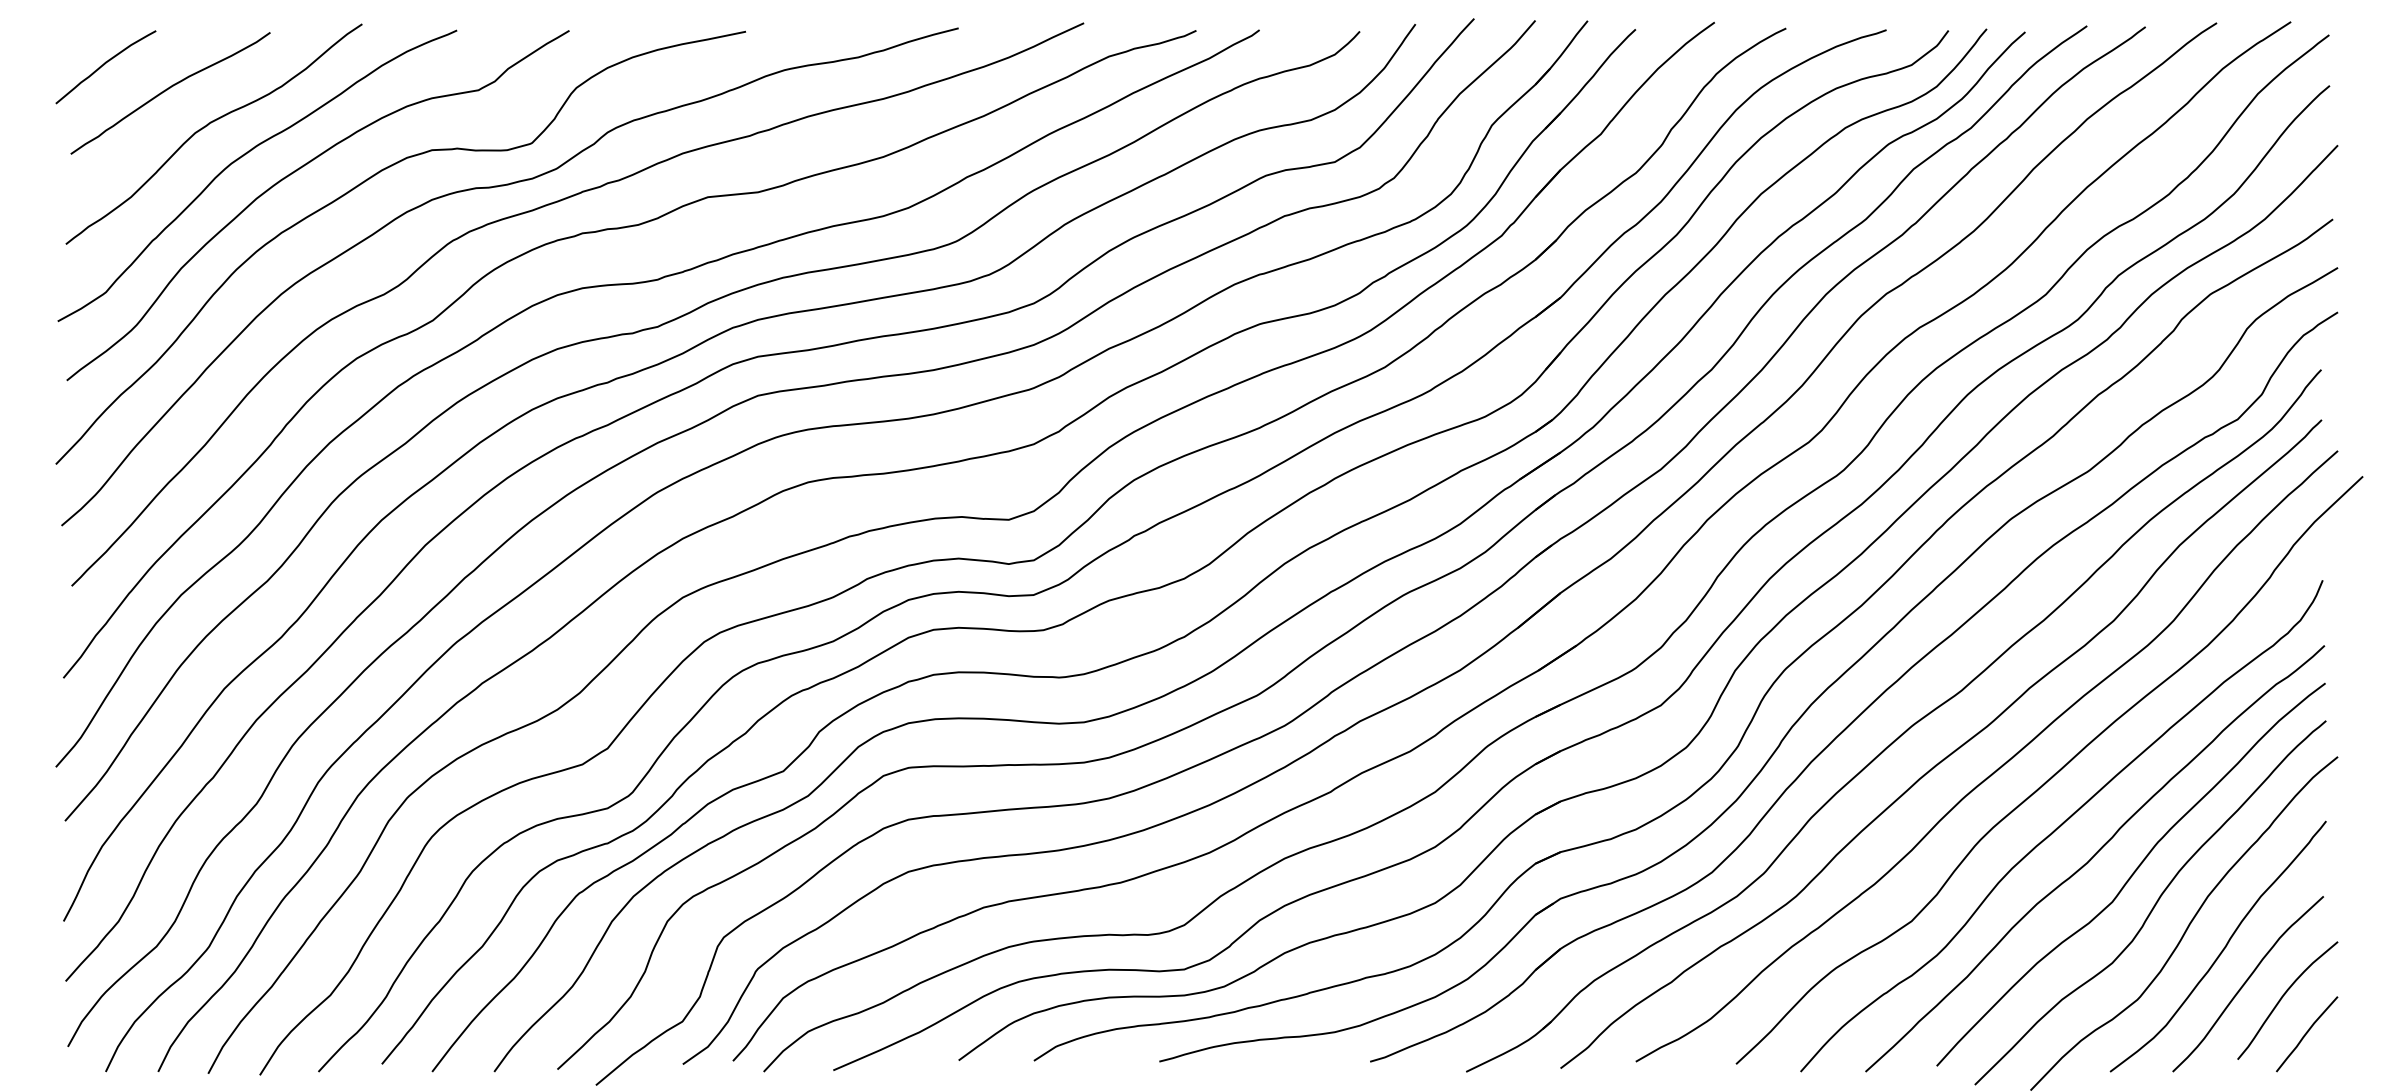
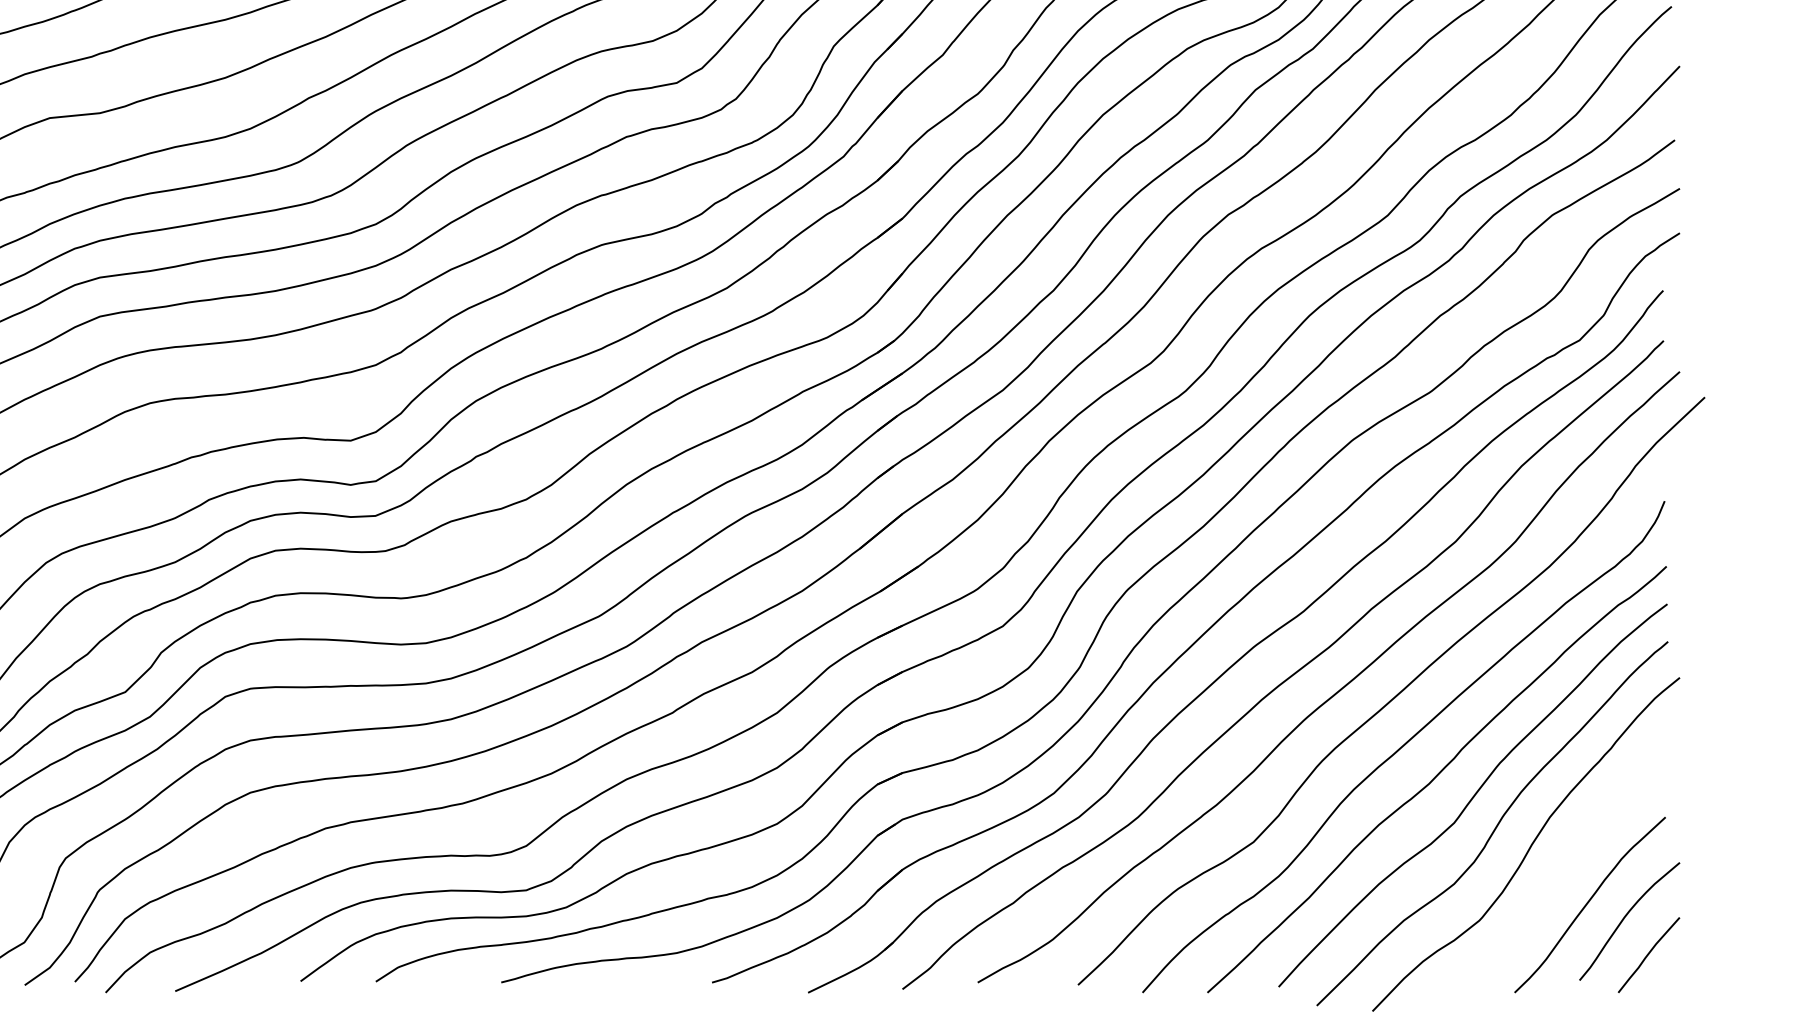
curve: (2221, 950) -> (1563, 871), removed

